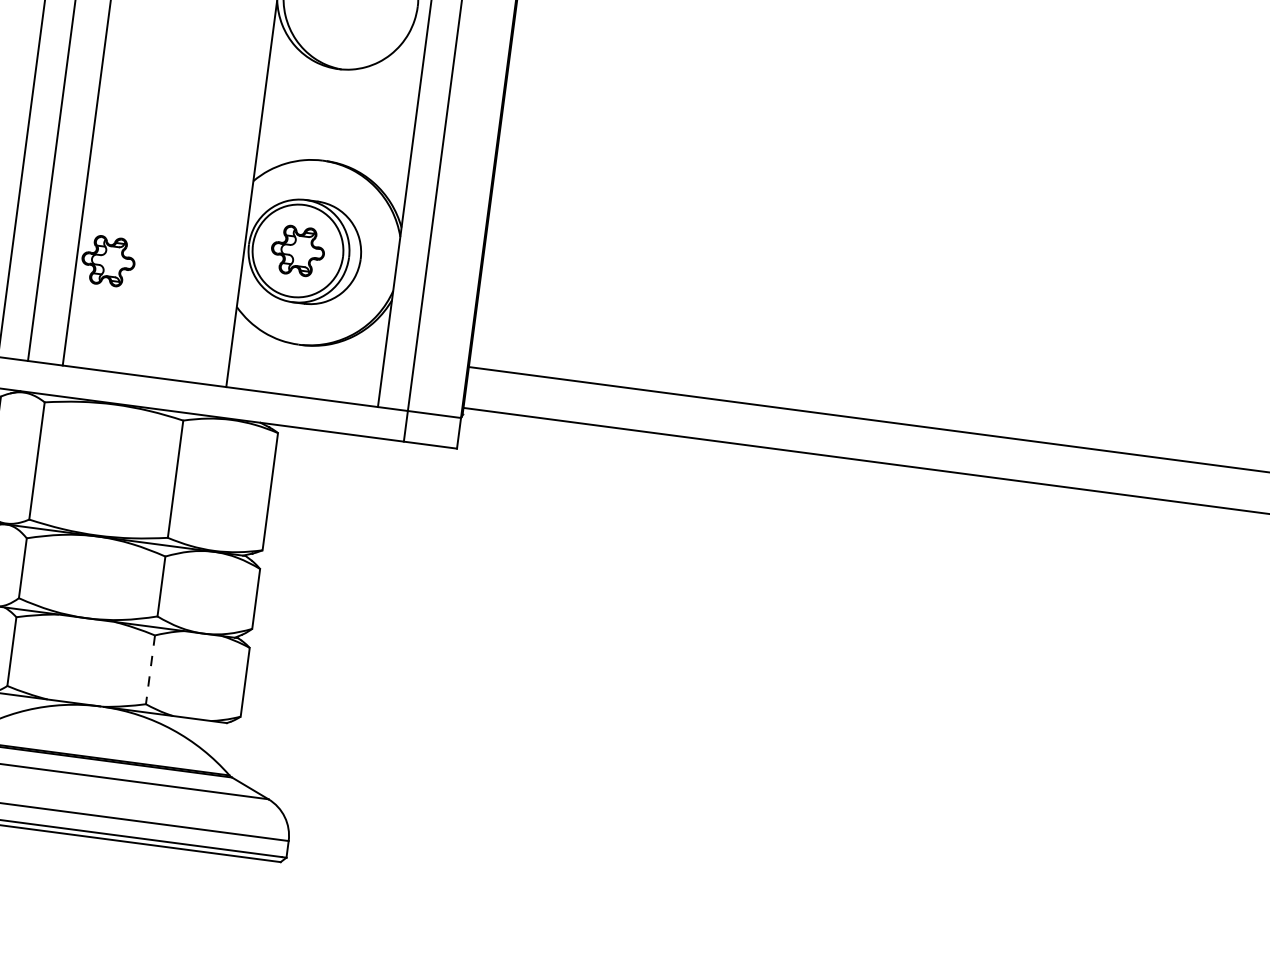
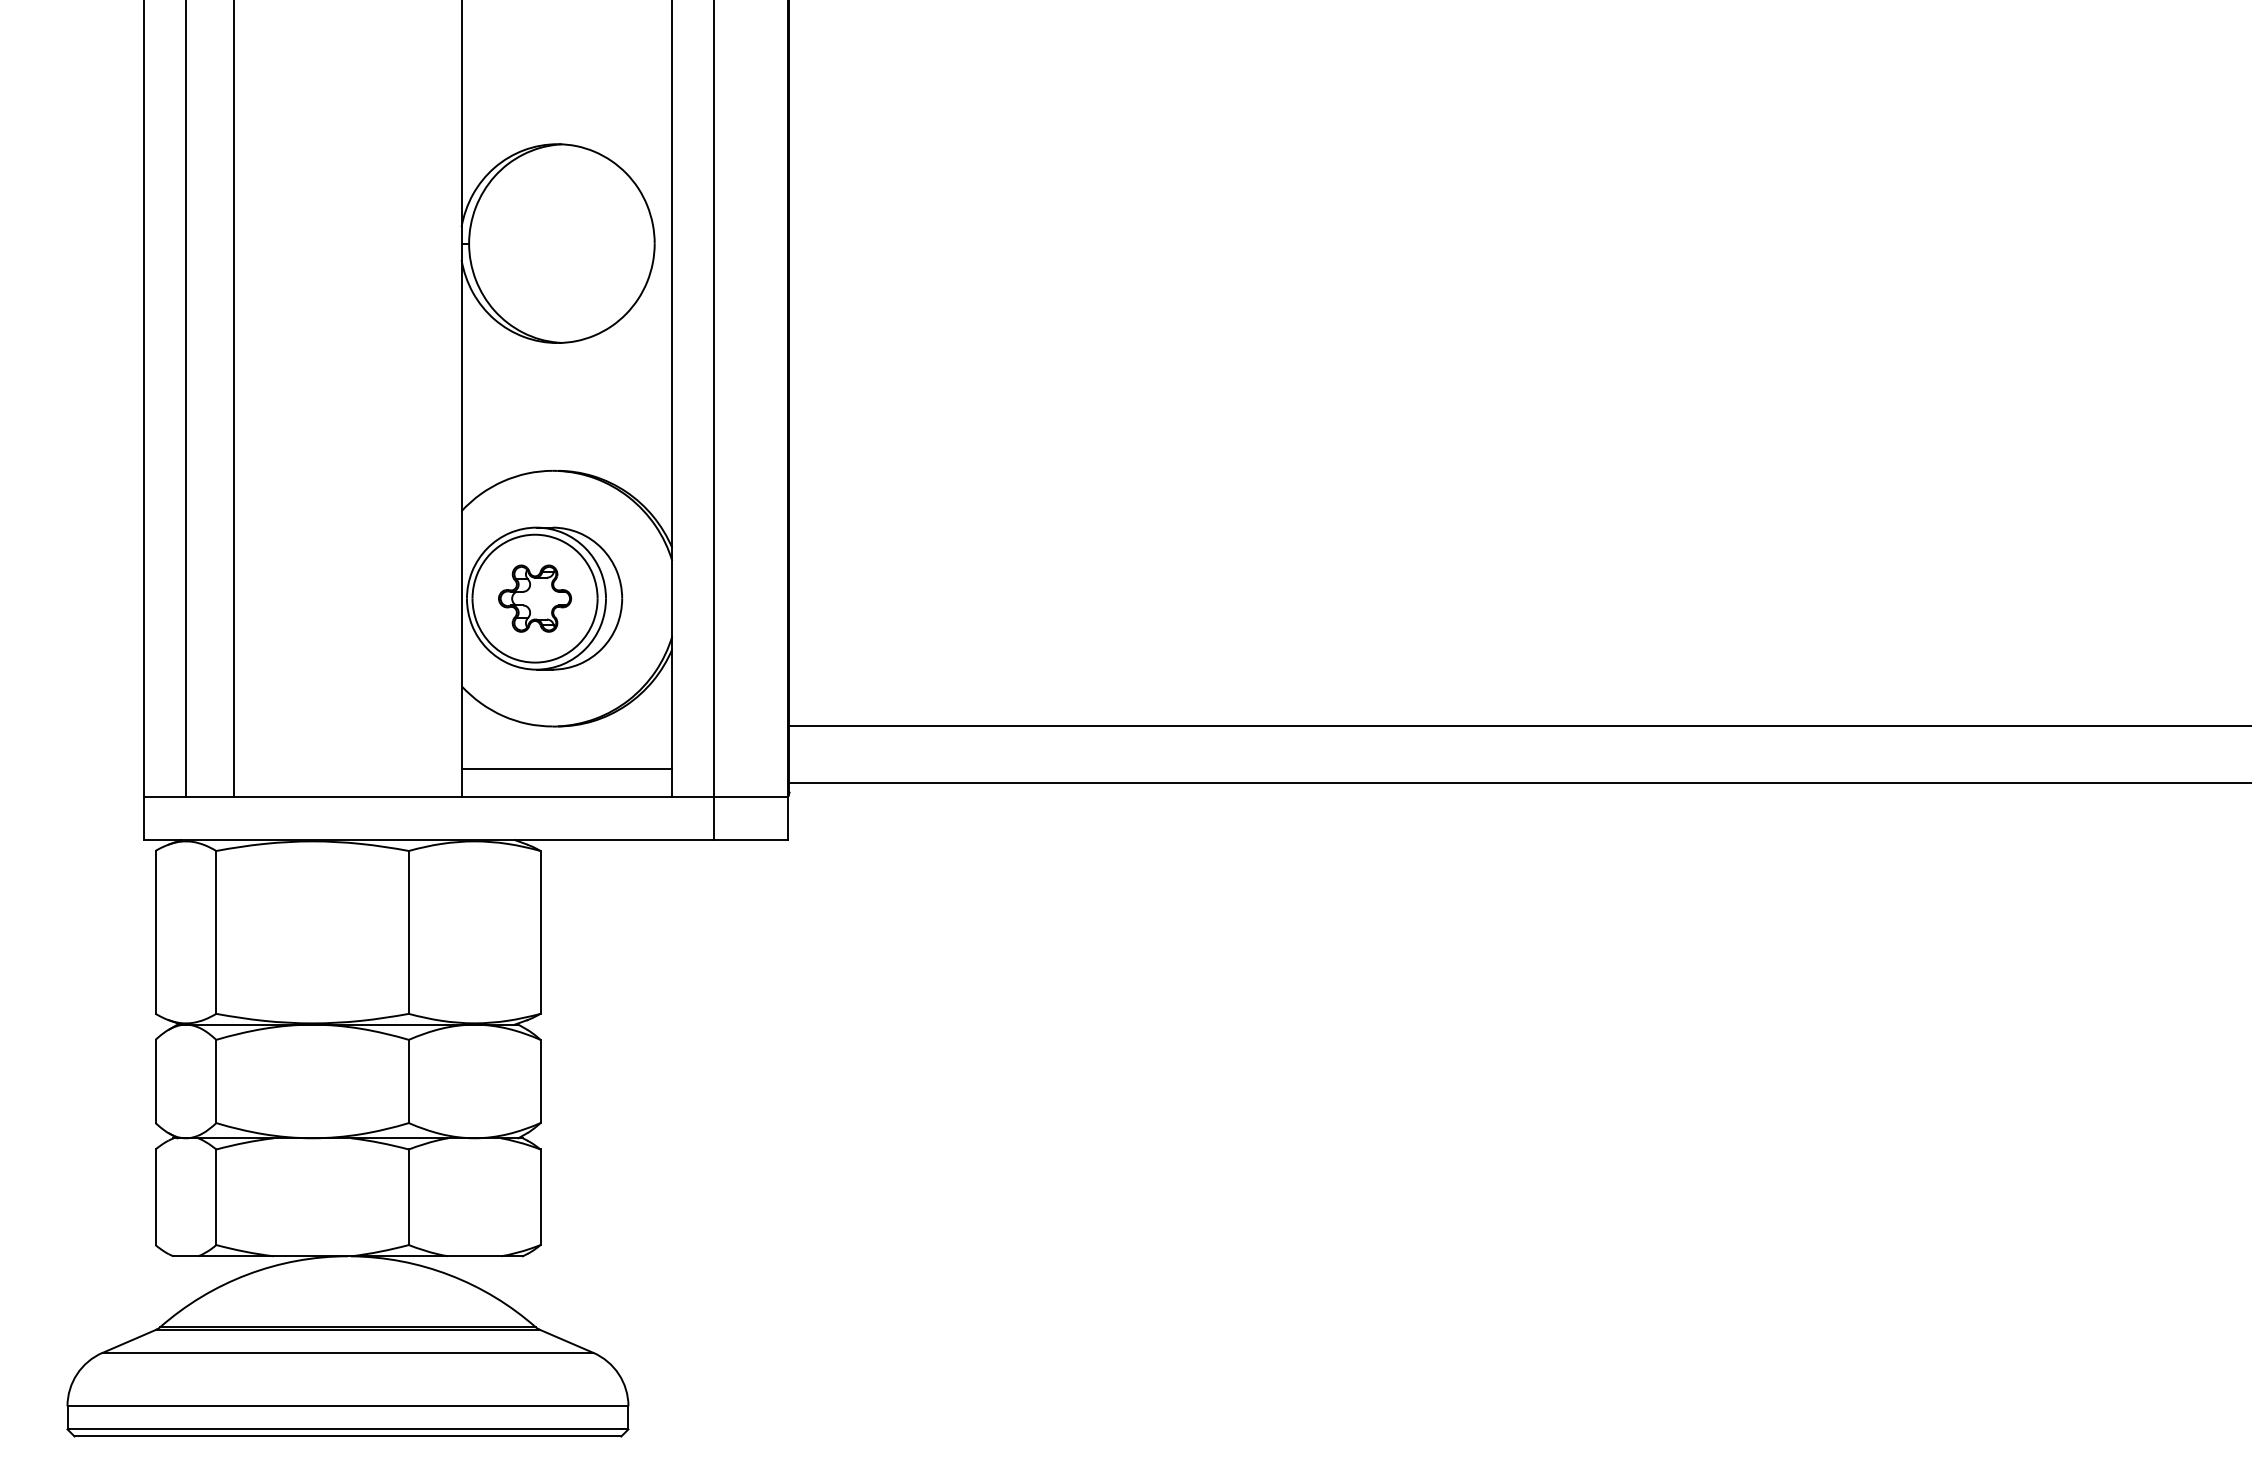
part: (108, 261) -> (278, 646), removed
line: (304, 376) -> (566, 769), added
line: (150, 669) -> (408, 1197), dashed -> solid

